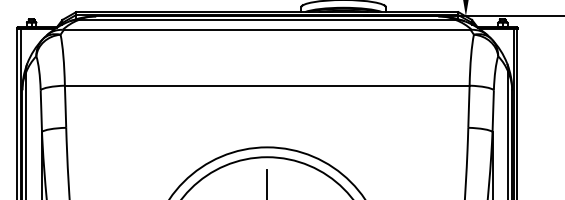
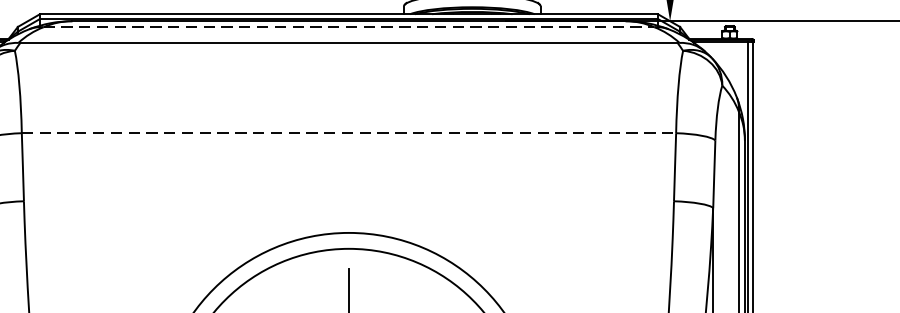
line: (267, 20) -> (349, 27), solid -> dashed
line: (267, 85) -> (349, 132), solid -> dashed

